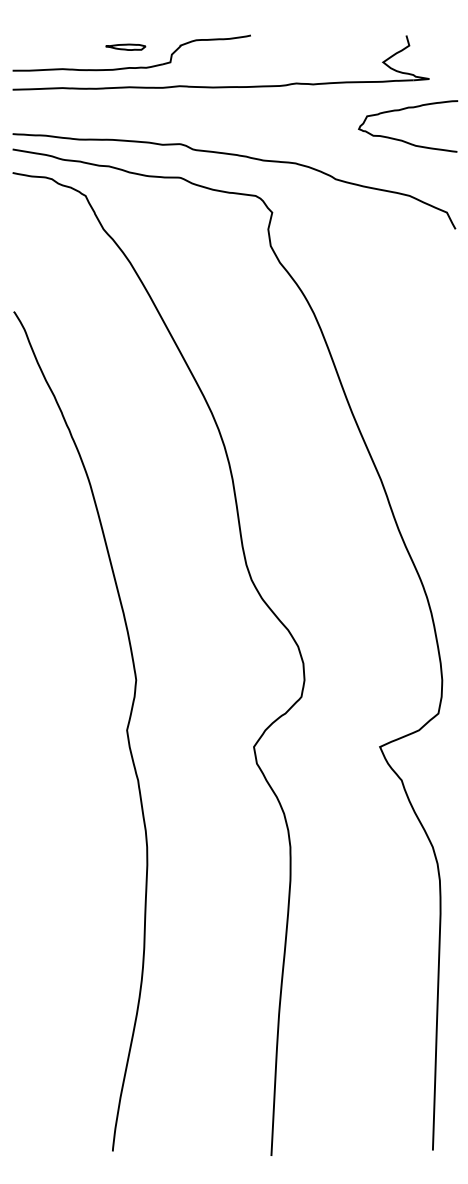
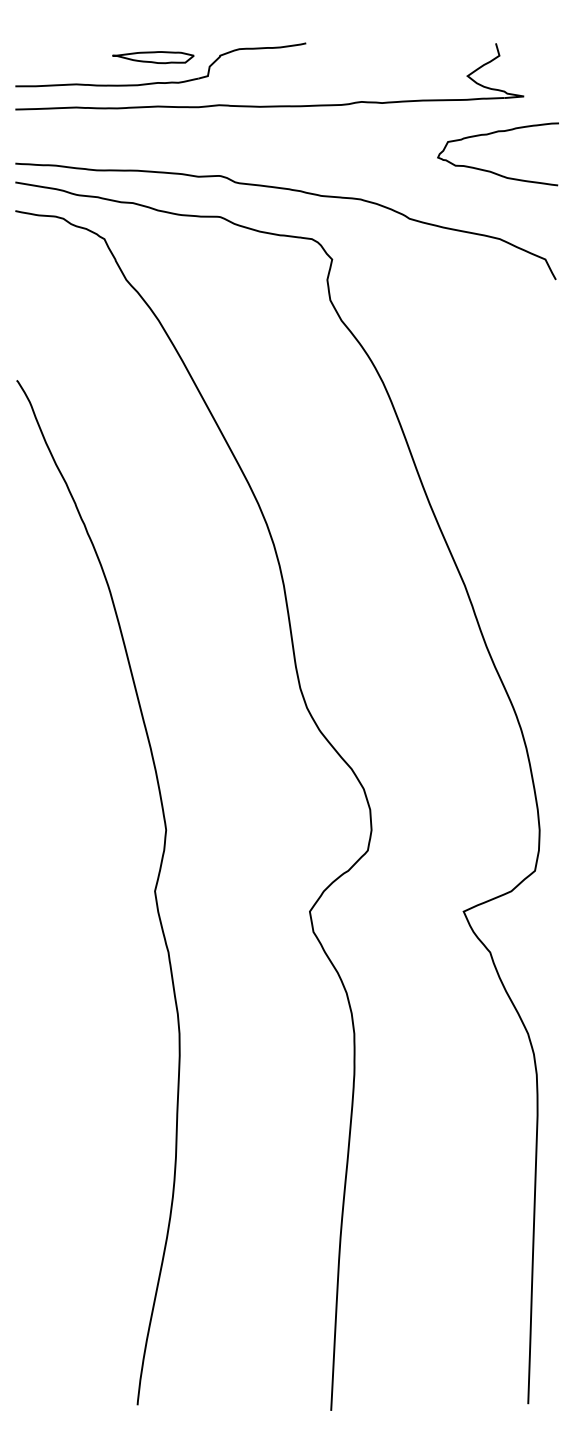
part: (125, 47) -> (153, 57), size x1.67

